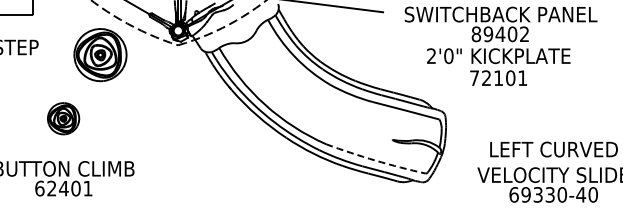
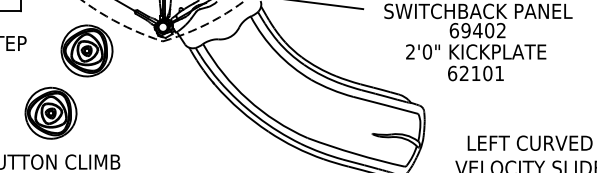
text: (476, 34) -> (454, 30), 89402 -> 69402
text: (474, 78) -> (452, 73), 72101 -> 62101
part: (63, 118) -> (50, 112), size x1.67
arc: (375, 160) -> (355, 153), dashed -> solid

